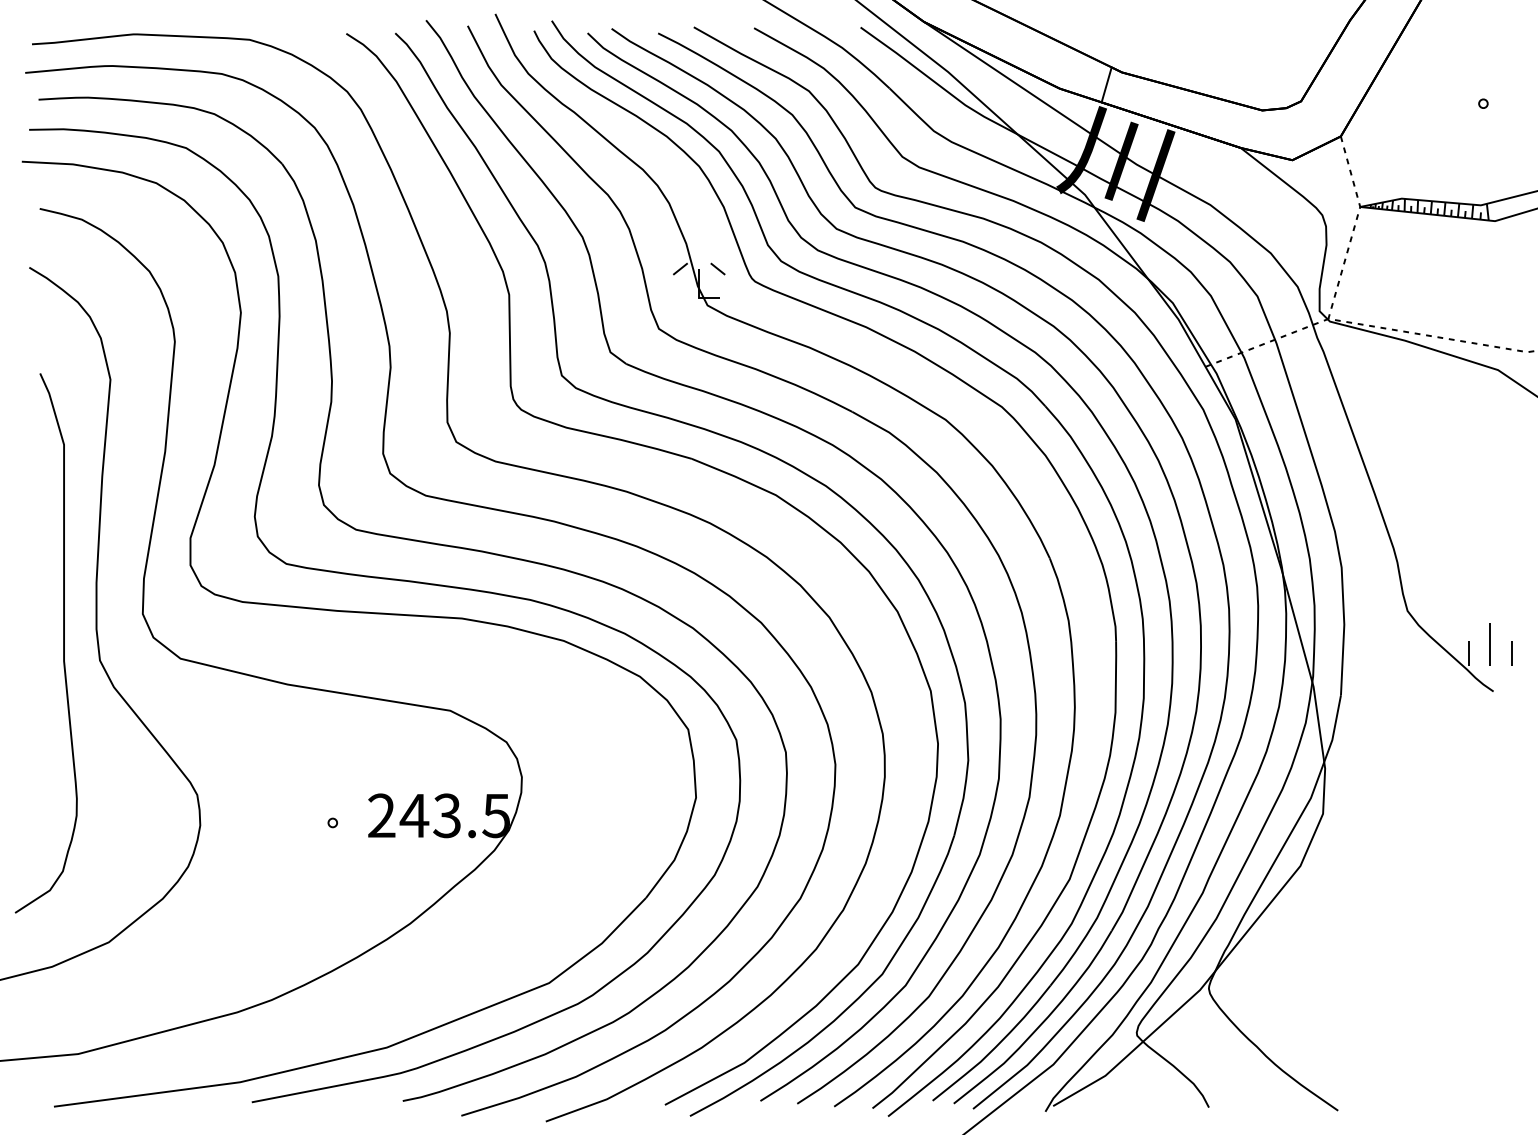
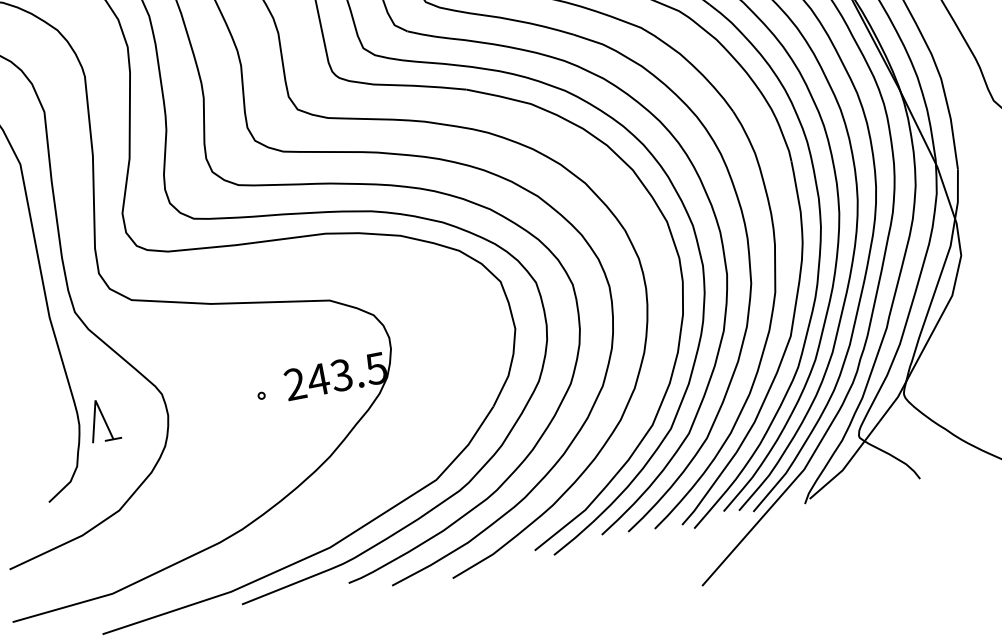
part: (110, 814) -> (103, 419), added

